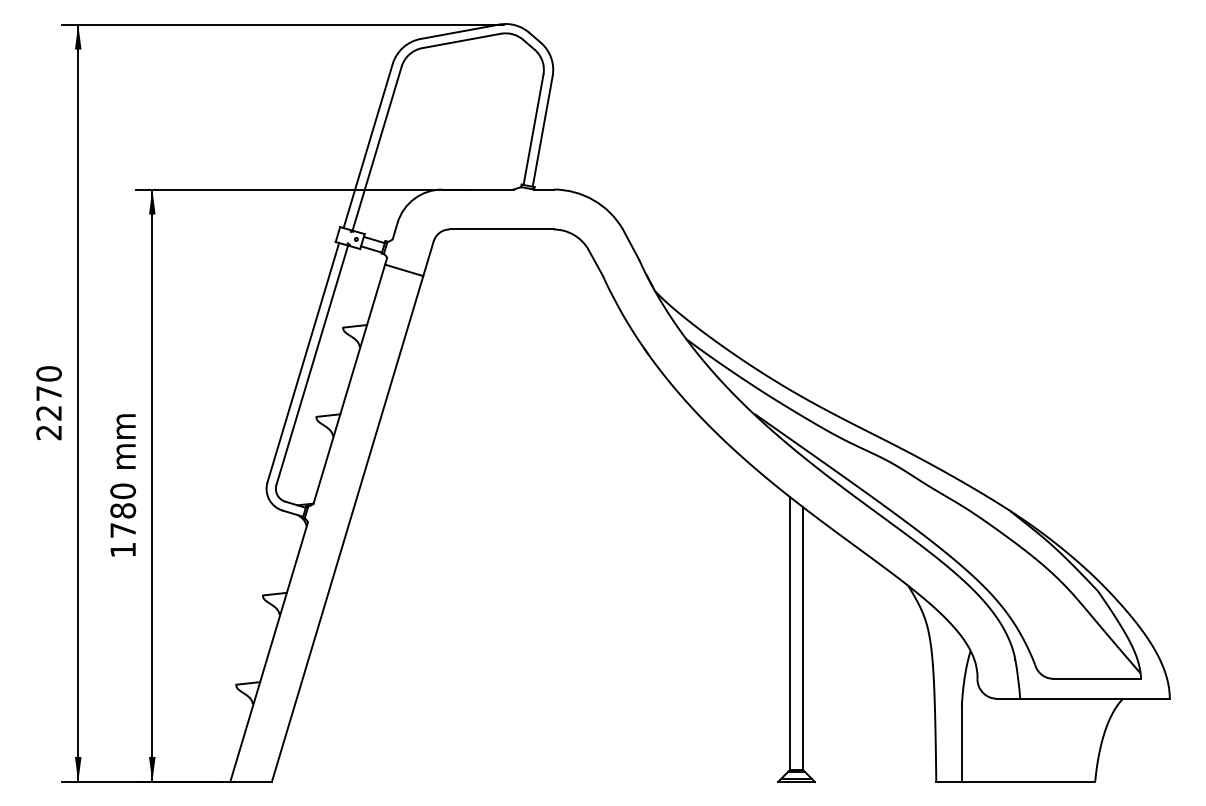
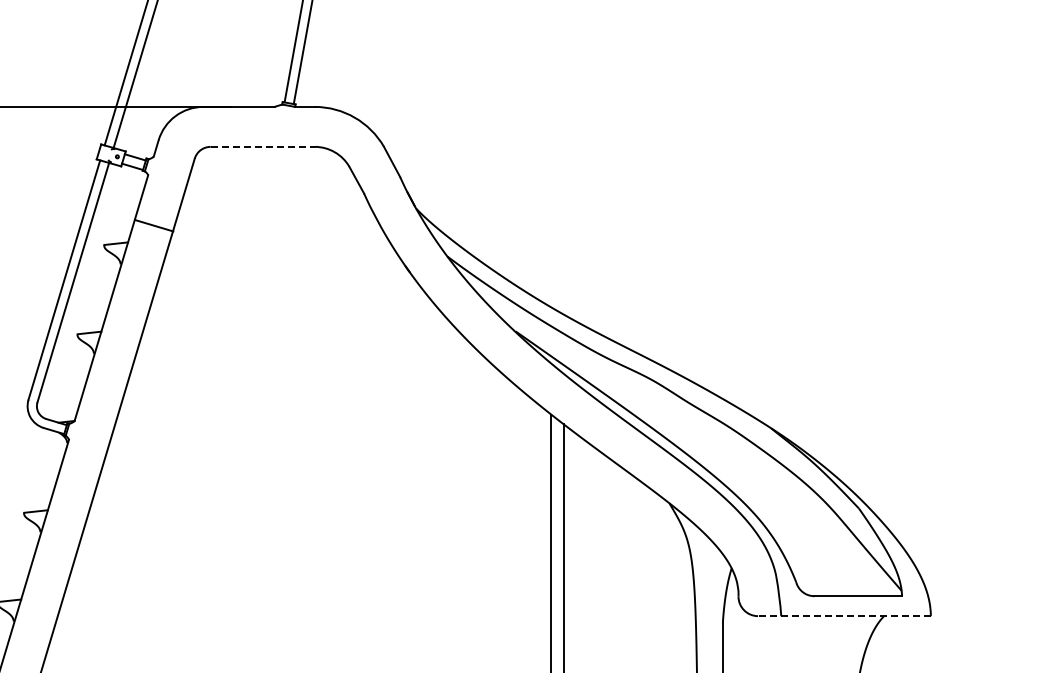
line: (502, 229) -> (263, 146), solid -> dashed
line: (404, 270) -> (154, 225), moved
line: (1082, 698) -> (843, 615), solid -> dashed

